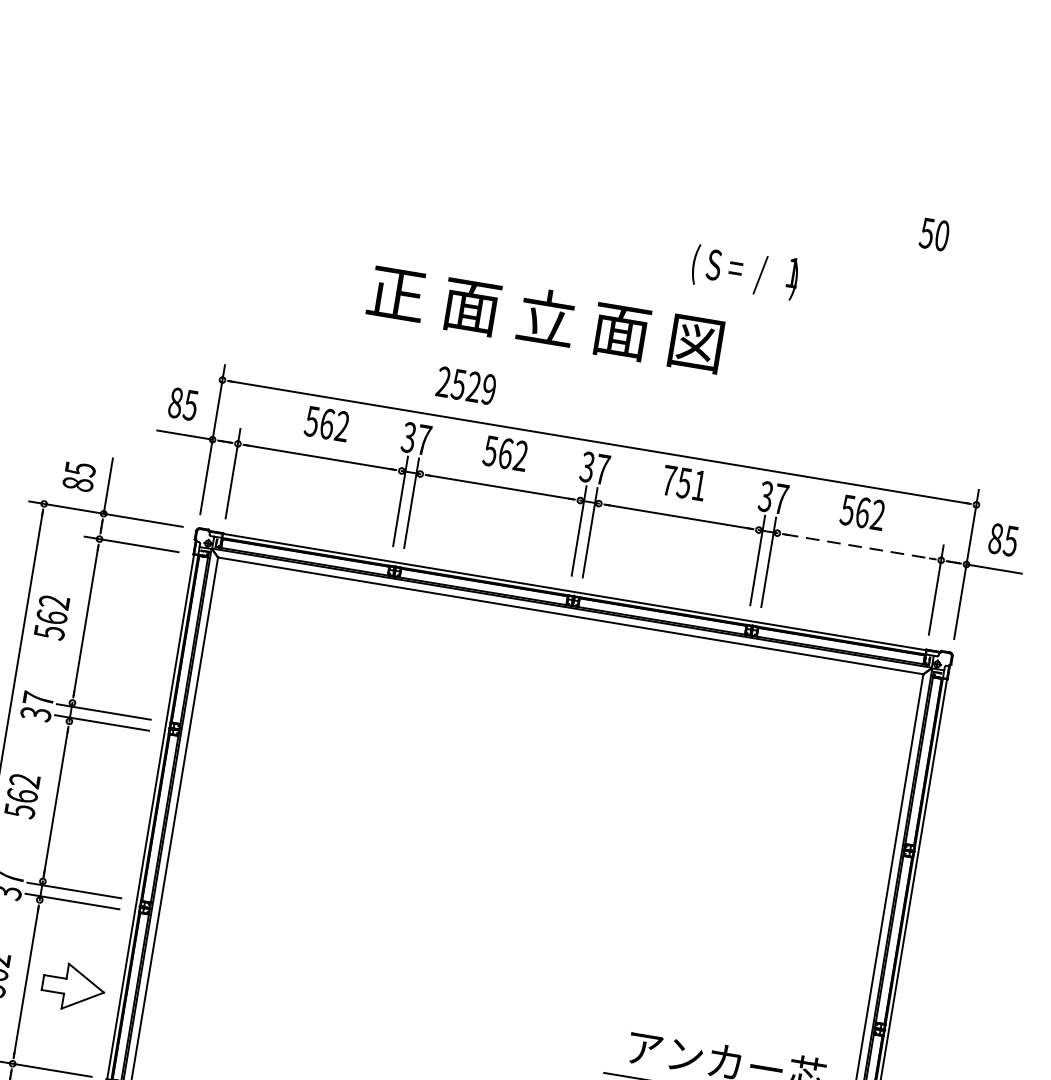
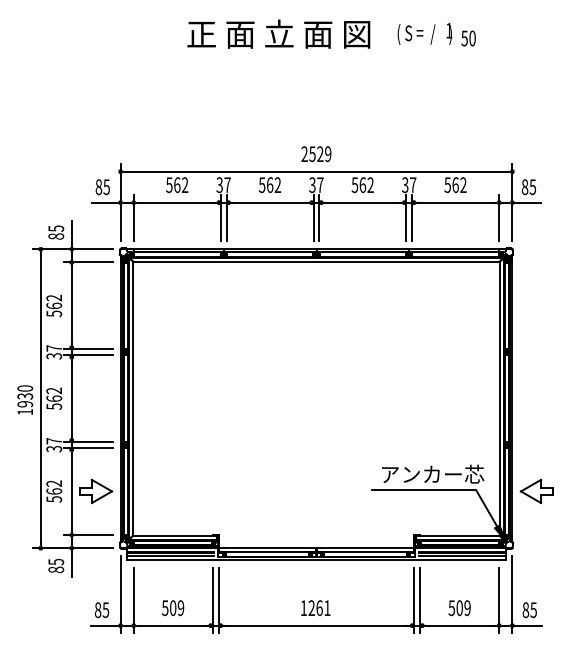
text: (744, 270) -> (424, 33), moved
text: (545, 316) -> (278, 33), moved
text: (466, 386) -> (316, 154), moved
text: (683, 483) -> (362, 185), 751 -> 562
line: (859, 546) -> (456, 202), dashed -> solid

